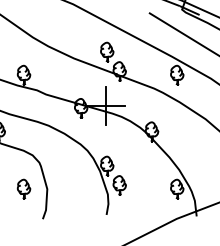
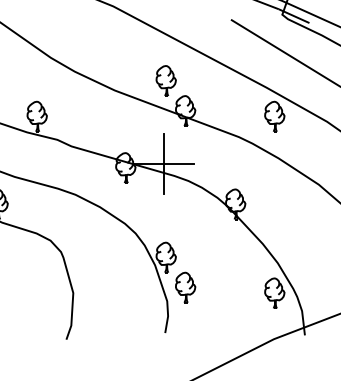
part: (23, 188) -> (36, 292), removed

